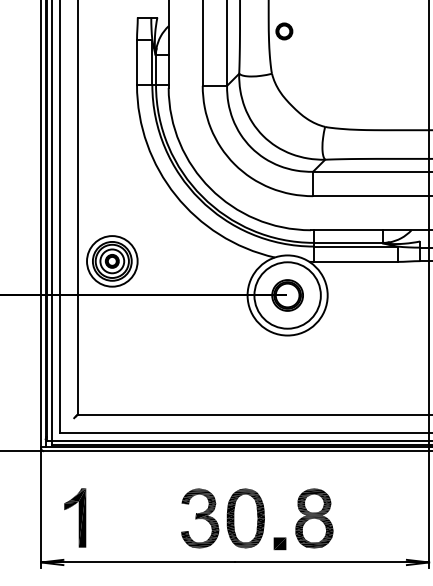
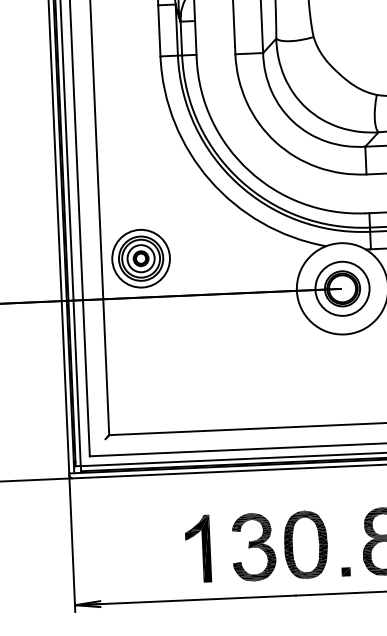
circle: (287, 295) -> (342, 288), size x0.71
part: (75, 517) -> (198, 548), moved
part: (279, 543) -> (345, 571), size x0.62

